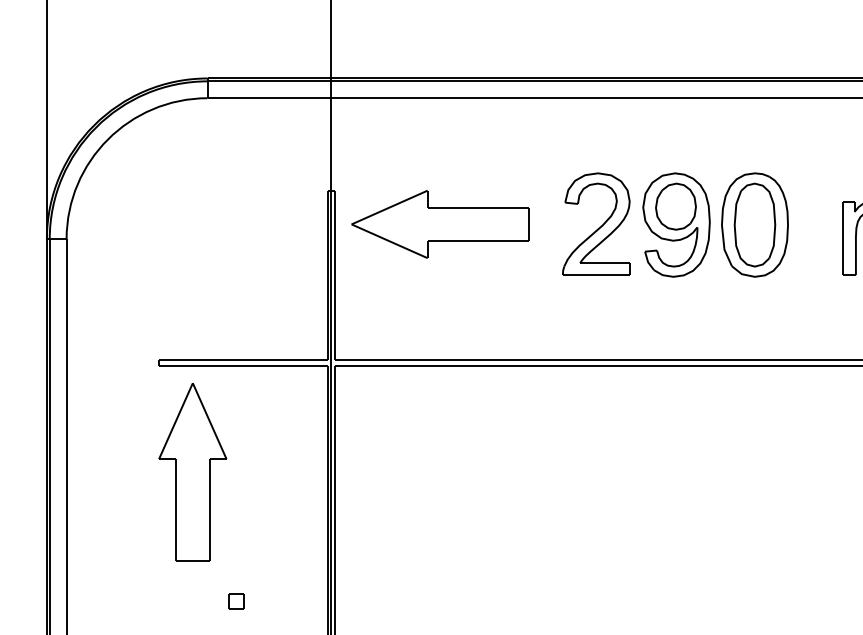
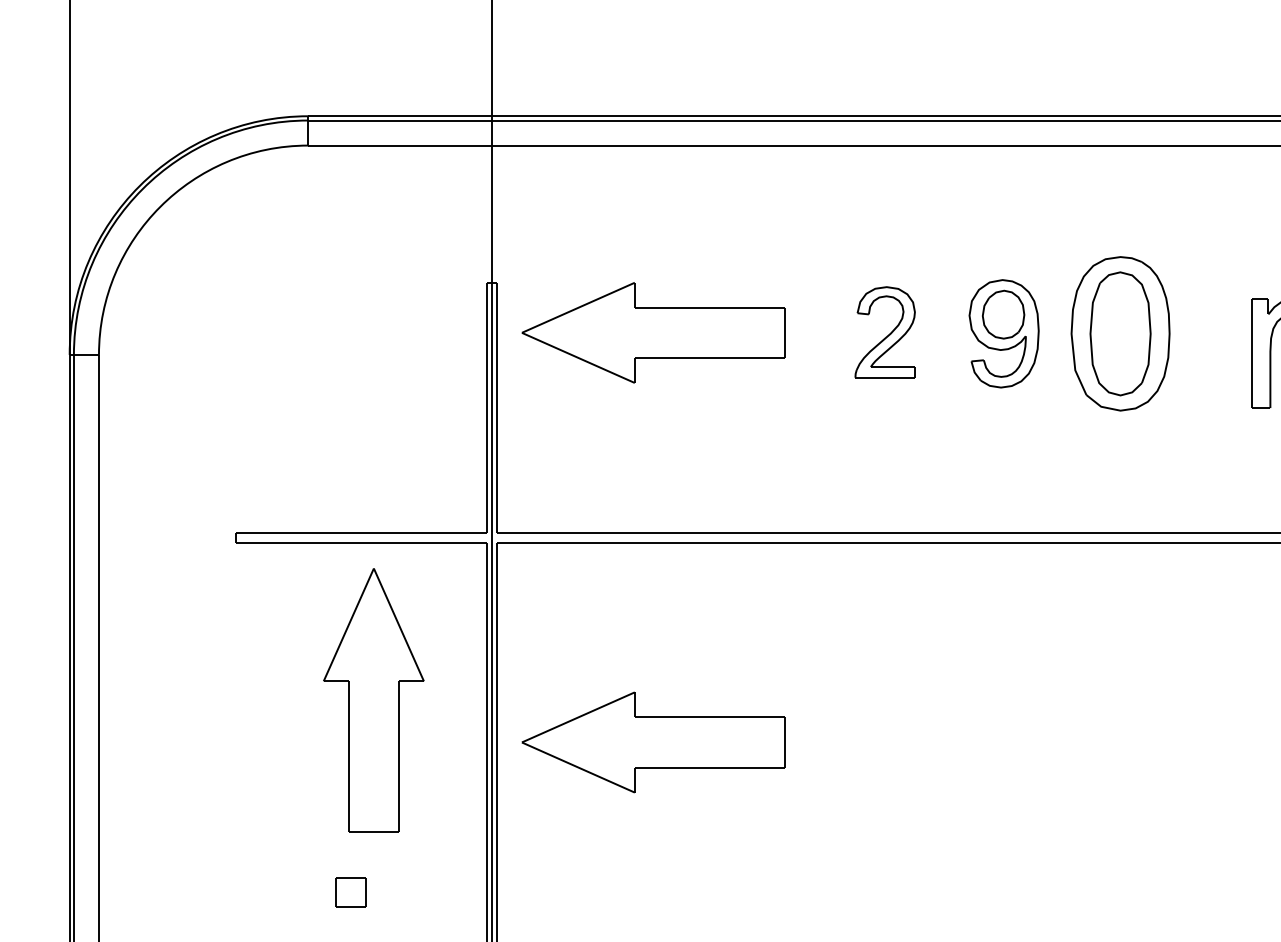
part: (596, 223) -> (885, 331), size x0.6
part: (676, 224) -> (1004, 332), size x0.7
part: (192, 472) -> (373, 701), moved
part: (440, 500) -> (653, 742), added
part: (236, 601) -> (351, 892), size x1.4

